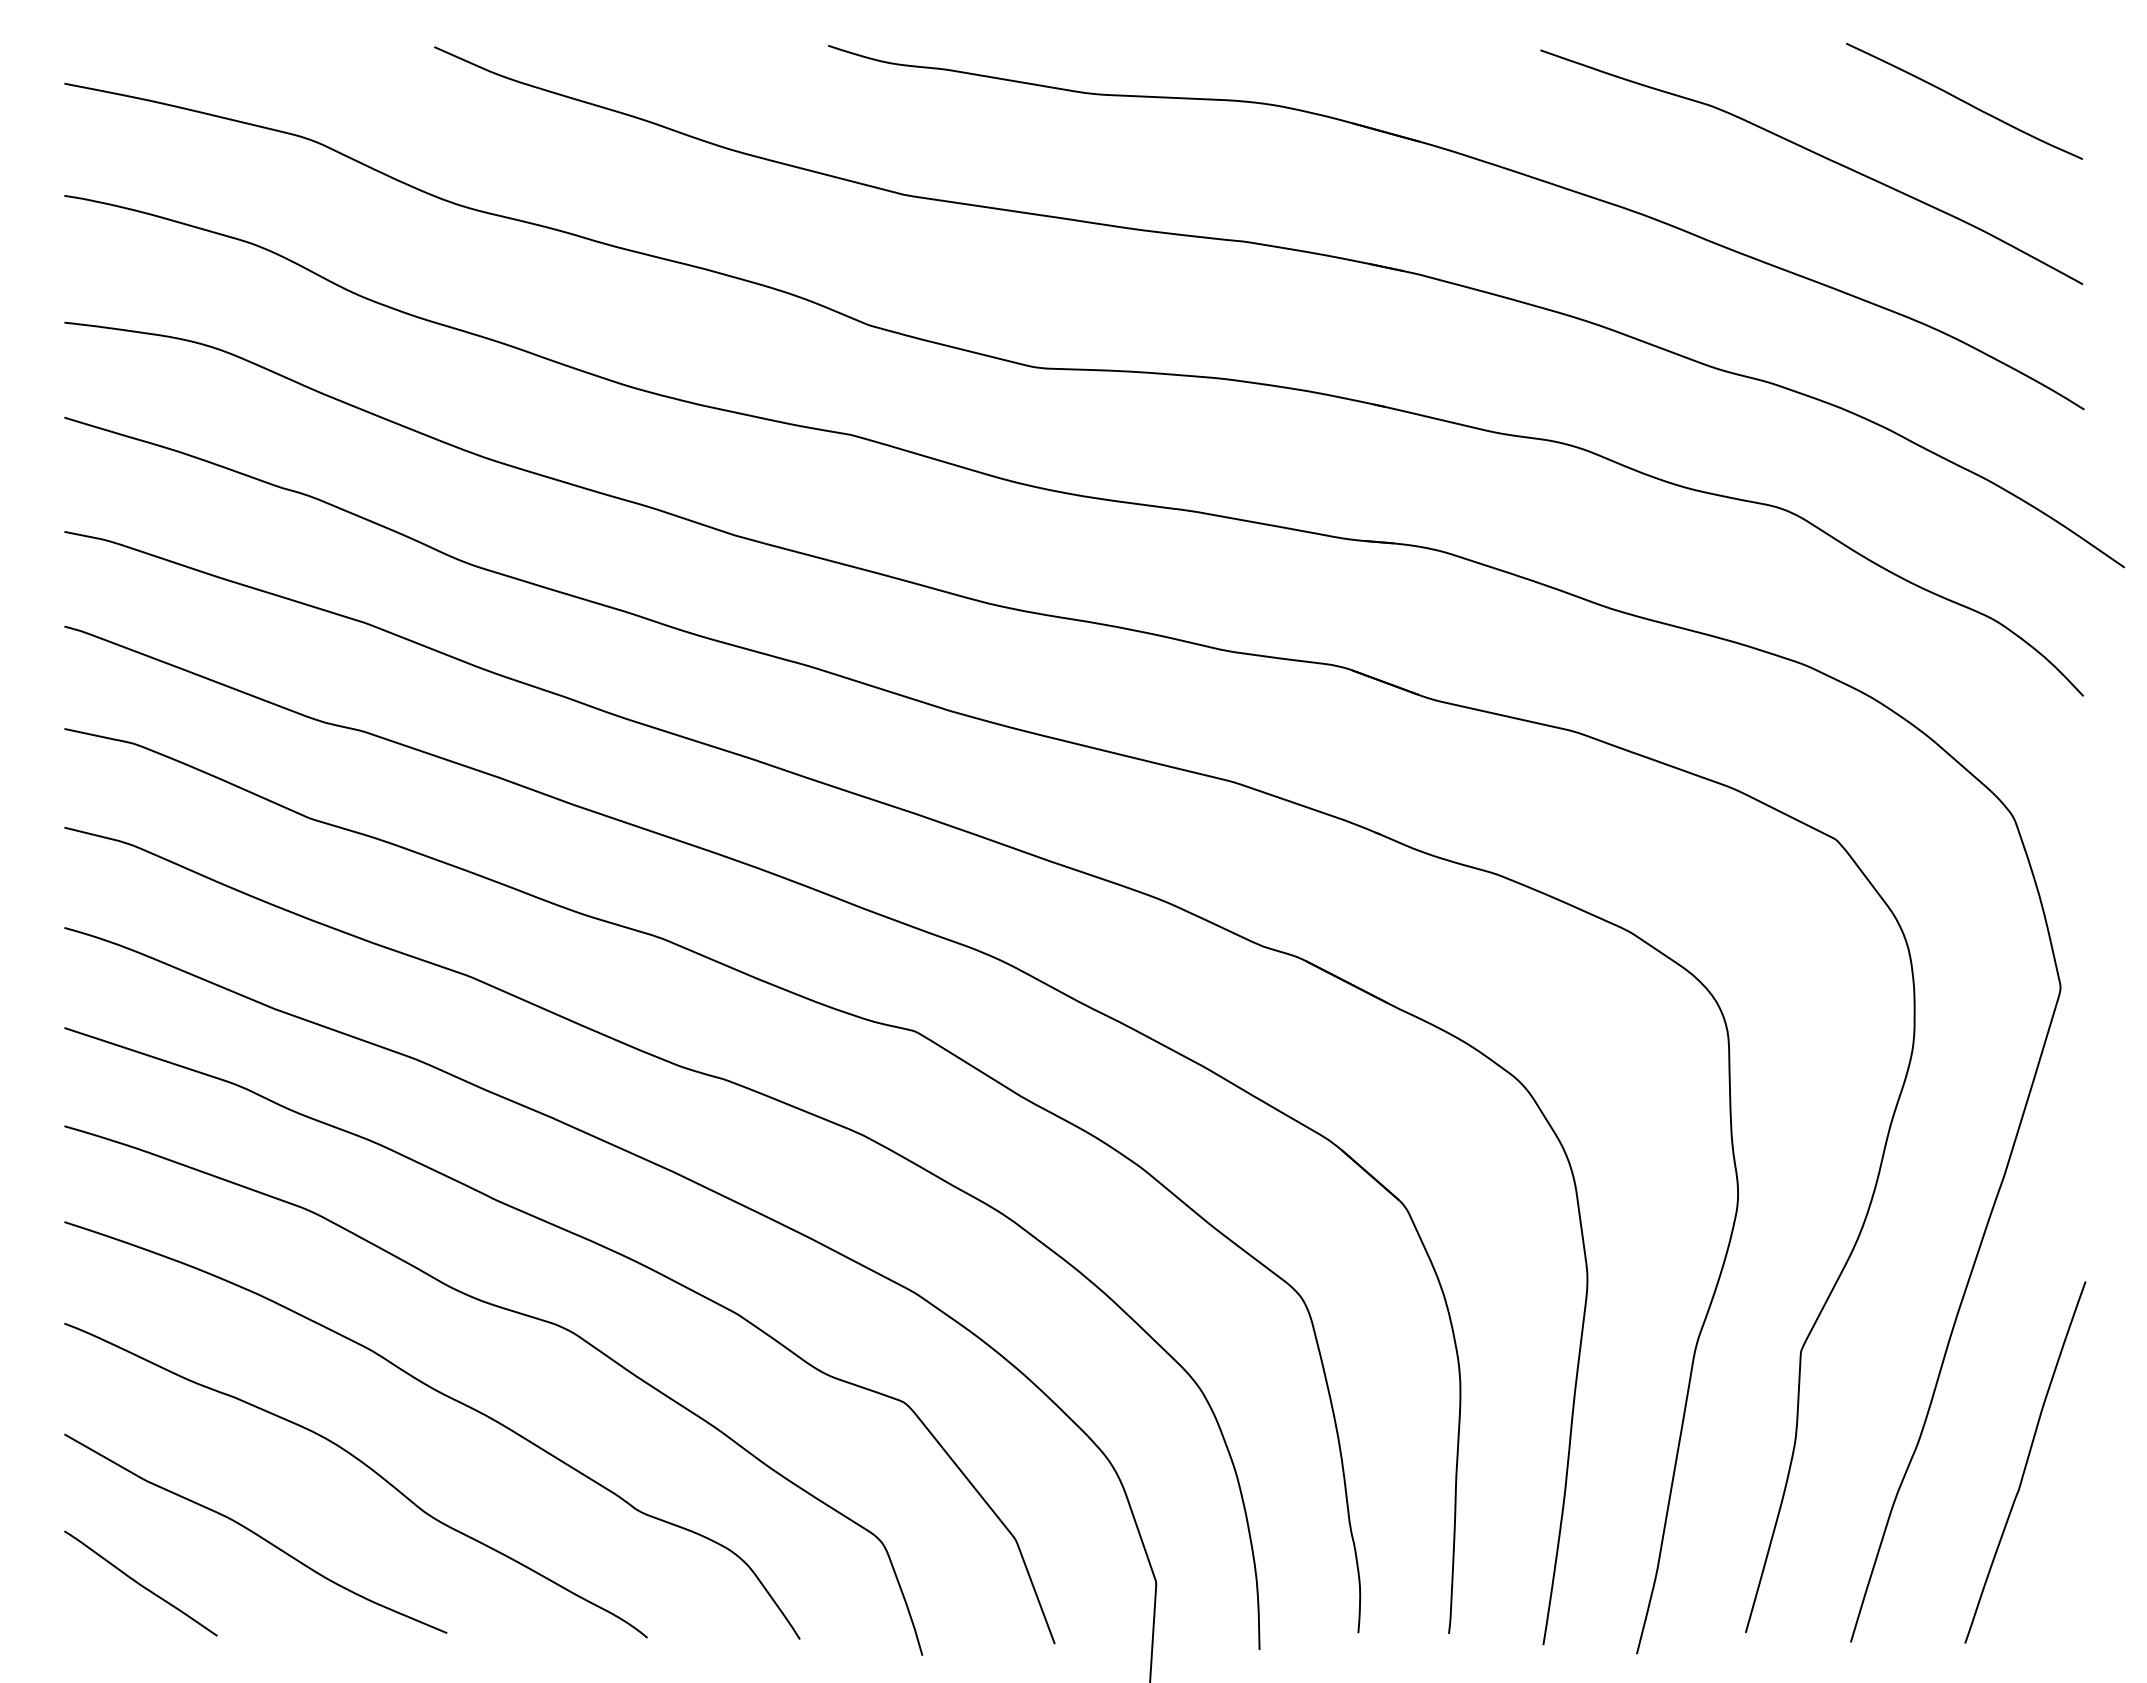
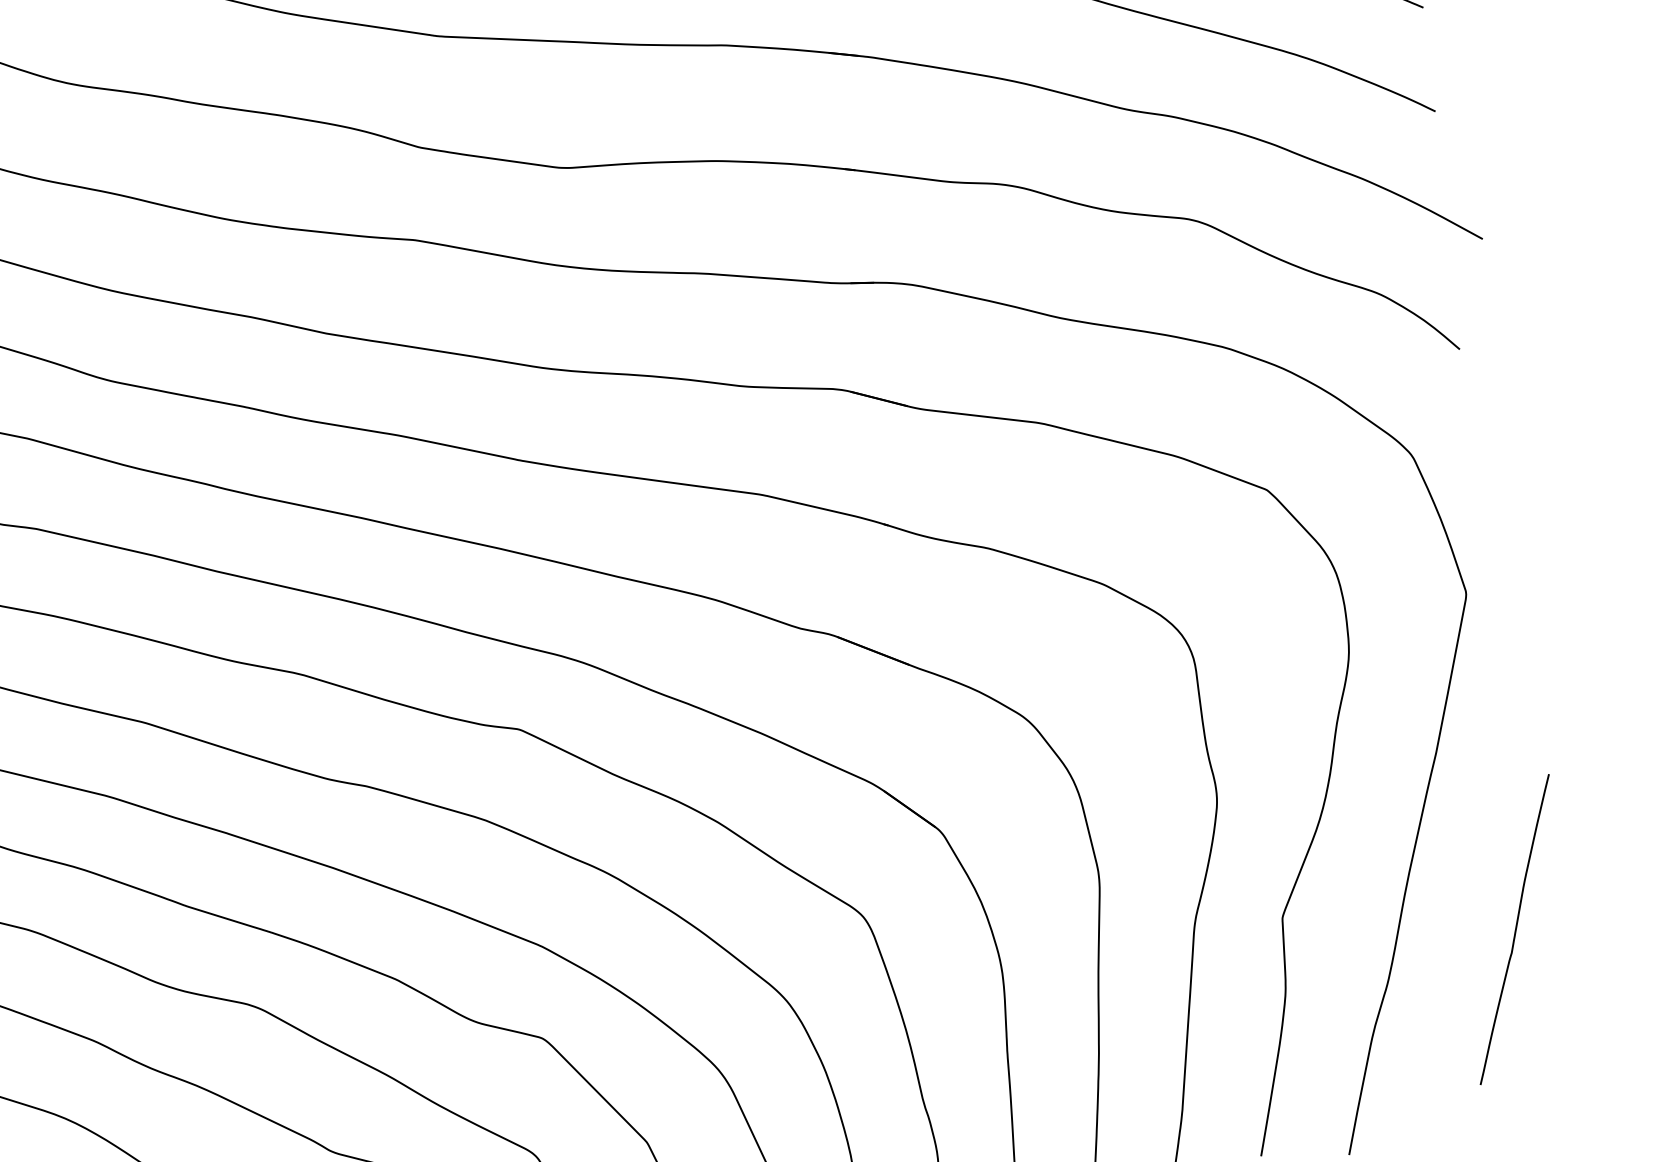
curve: (2025, 1462) -> (1514, 929), moved

